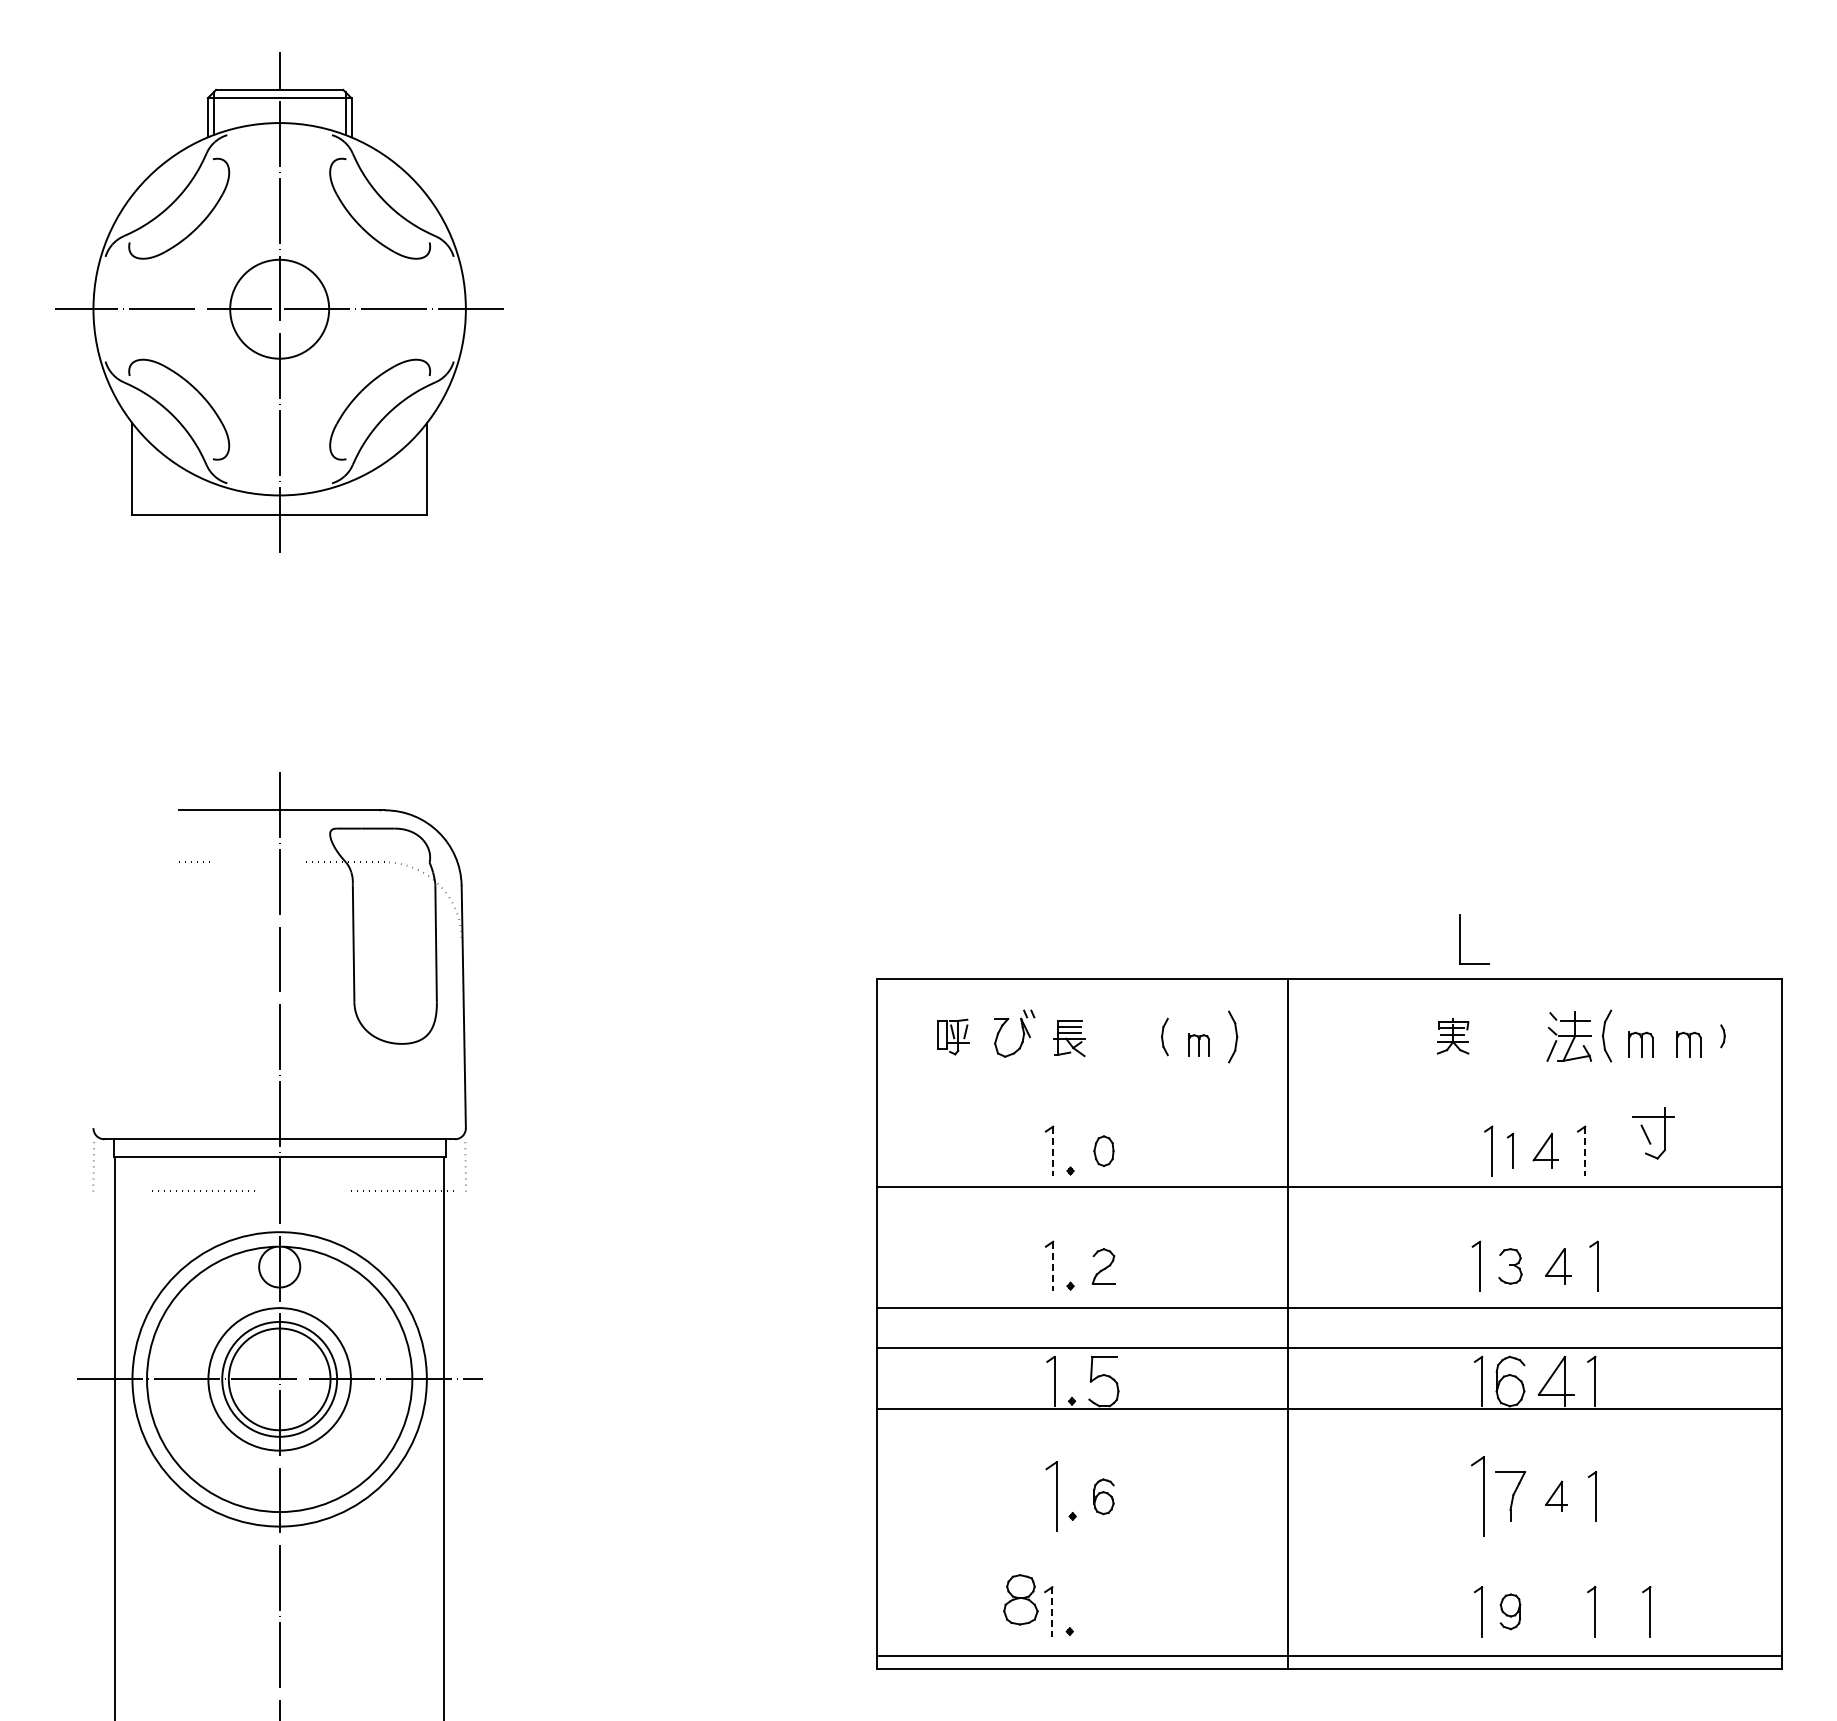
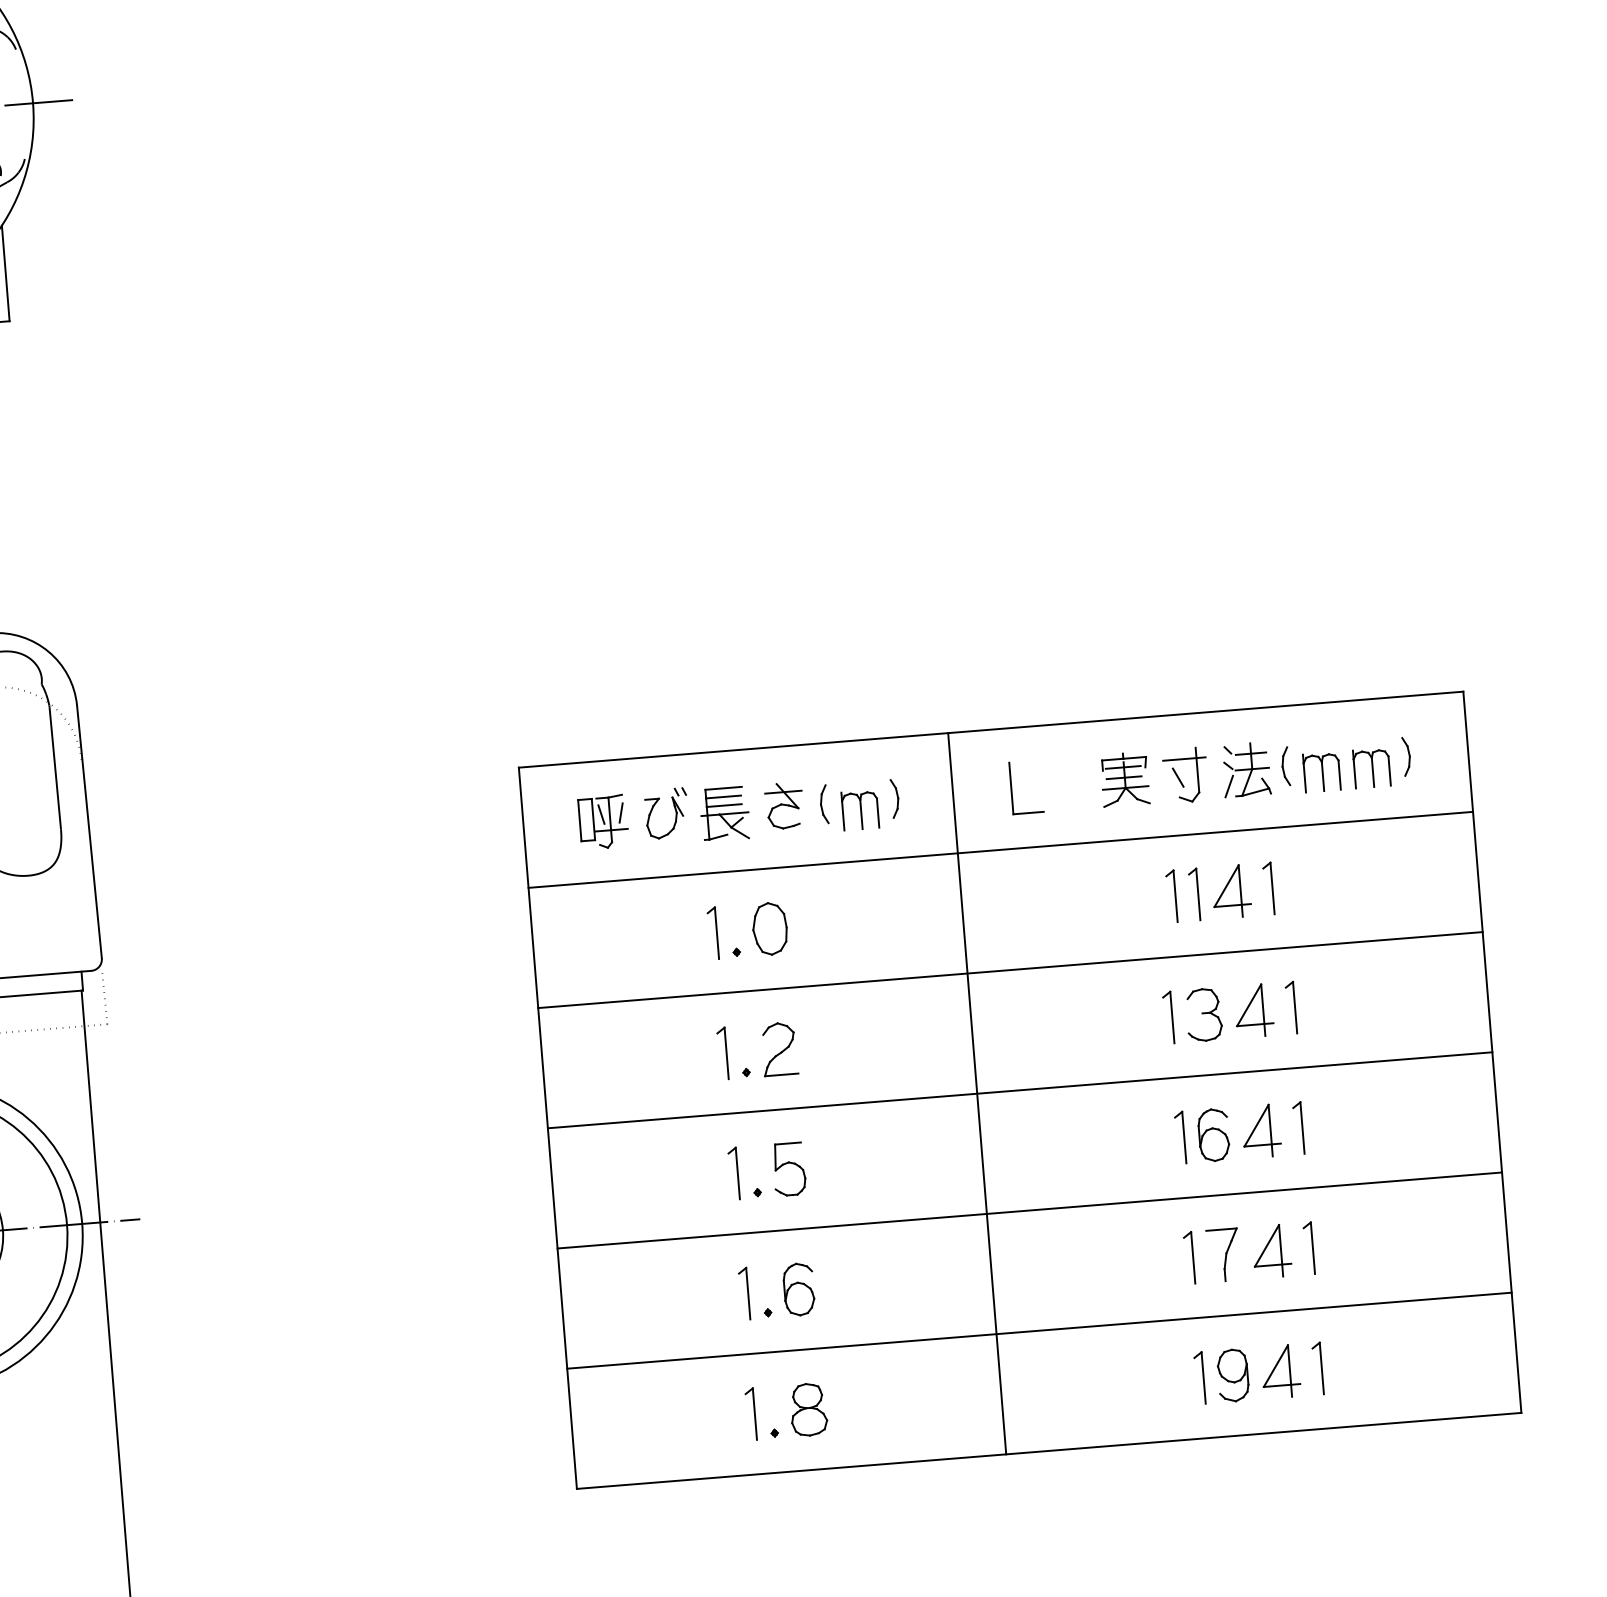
part: (1460, 939) -> (1011, 788), moved
part: (1127, 1034) -> (784, 804), added
part: (953, 1036) -> (603, 821), size x1.43
part: (1232, 1036) -> (894, 798), size x0.71
part: (1452, 1036) -> (1124, 779), size x1.43
part: (1606, 1036) -> (1285, 766), size x0.71
part: (1722, 1036) -> (1406, 757), size x1.67
part: (1069, 1038) -> (724, 814), size x1.43
part: (1198, 1044) -> (859, 809), size x1.67
part: (1640, 1044) -> (1321, 772), size x1.43
part: (1688, 1044) -> (1371, 768), size x1.43
part: (1647, 1135) -> (1179, 778), moved
part: (1103, 1150) -> (769, 928), size x1.67
part: (1510, 1150) -> (1194, 893), size x1.43
part: (1545, 1150) -> (1230, 890), size x1.43
line: (1053, 1151) -> (717, 933), dashed -> solid
line: (1585, 1151) -> (1272, 888), dashed -> solid
line: (1329, 1186) -> (1000, 849), moved
part: (1558, 1265) -> (1254, 1009), size x1.43
line: (1053, 1266) -> (727, 1053), dashed -> solid
part: (1103, 1266) -> (779, 1049), size x1.43
part: (1510, 1266) -> (1204, 1015), size x1.43
line: (1329, 1307) -> (1010, 969), moved
line: (1329, 1348) -> (1029, 1210), moved
line: (1329, 1409) -> (1020, 1090), moved
part: (1051, 1496) -> (744, 1293), size x0.71
part: (1103, 1496) -> (798, 1289), size x1.43
part: (1477, 1496) -> (1189, 1257), size x0.62
part: (1556, 1496) -> (1271, 1251), size x1.67
part: (1020, 1599) -> (808, 1409), moved
line: (1052, 1611) -> (754, 1413), dashed -> solid
part: (1510, 1611) -> (1233, 1375), size x1.43
part: (1555, 1611) -> (1280, 1371), added
part: (1646, 1611) -> (1375, 1363), removed
line: (1329, 1656) -> (1039, 1330), moved

